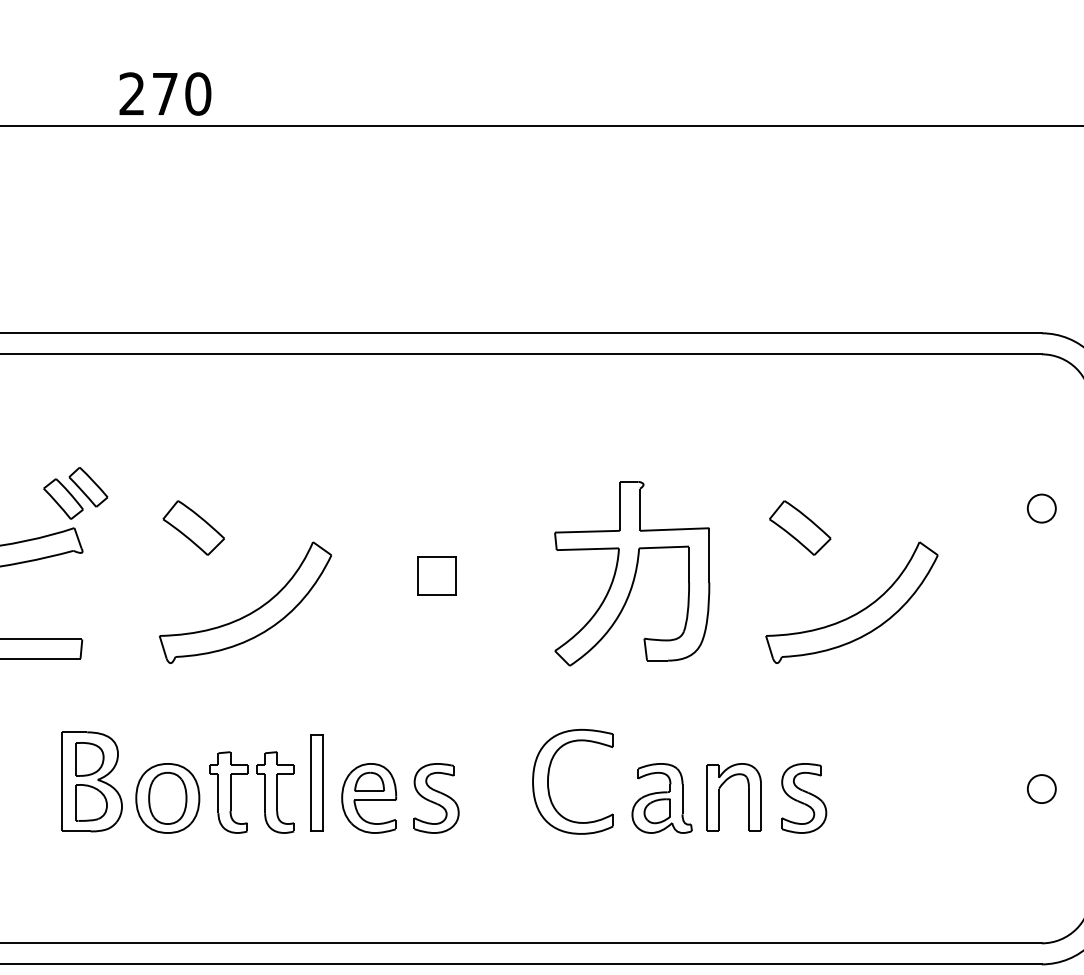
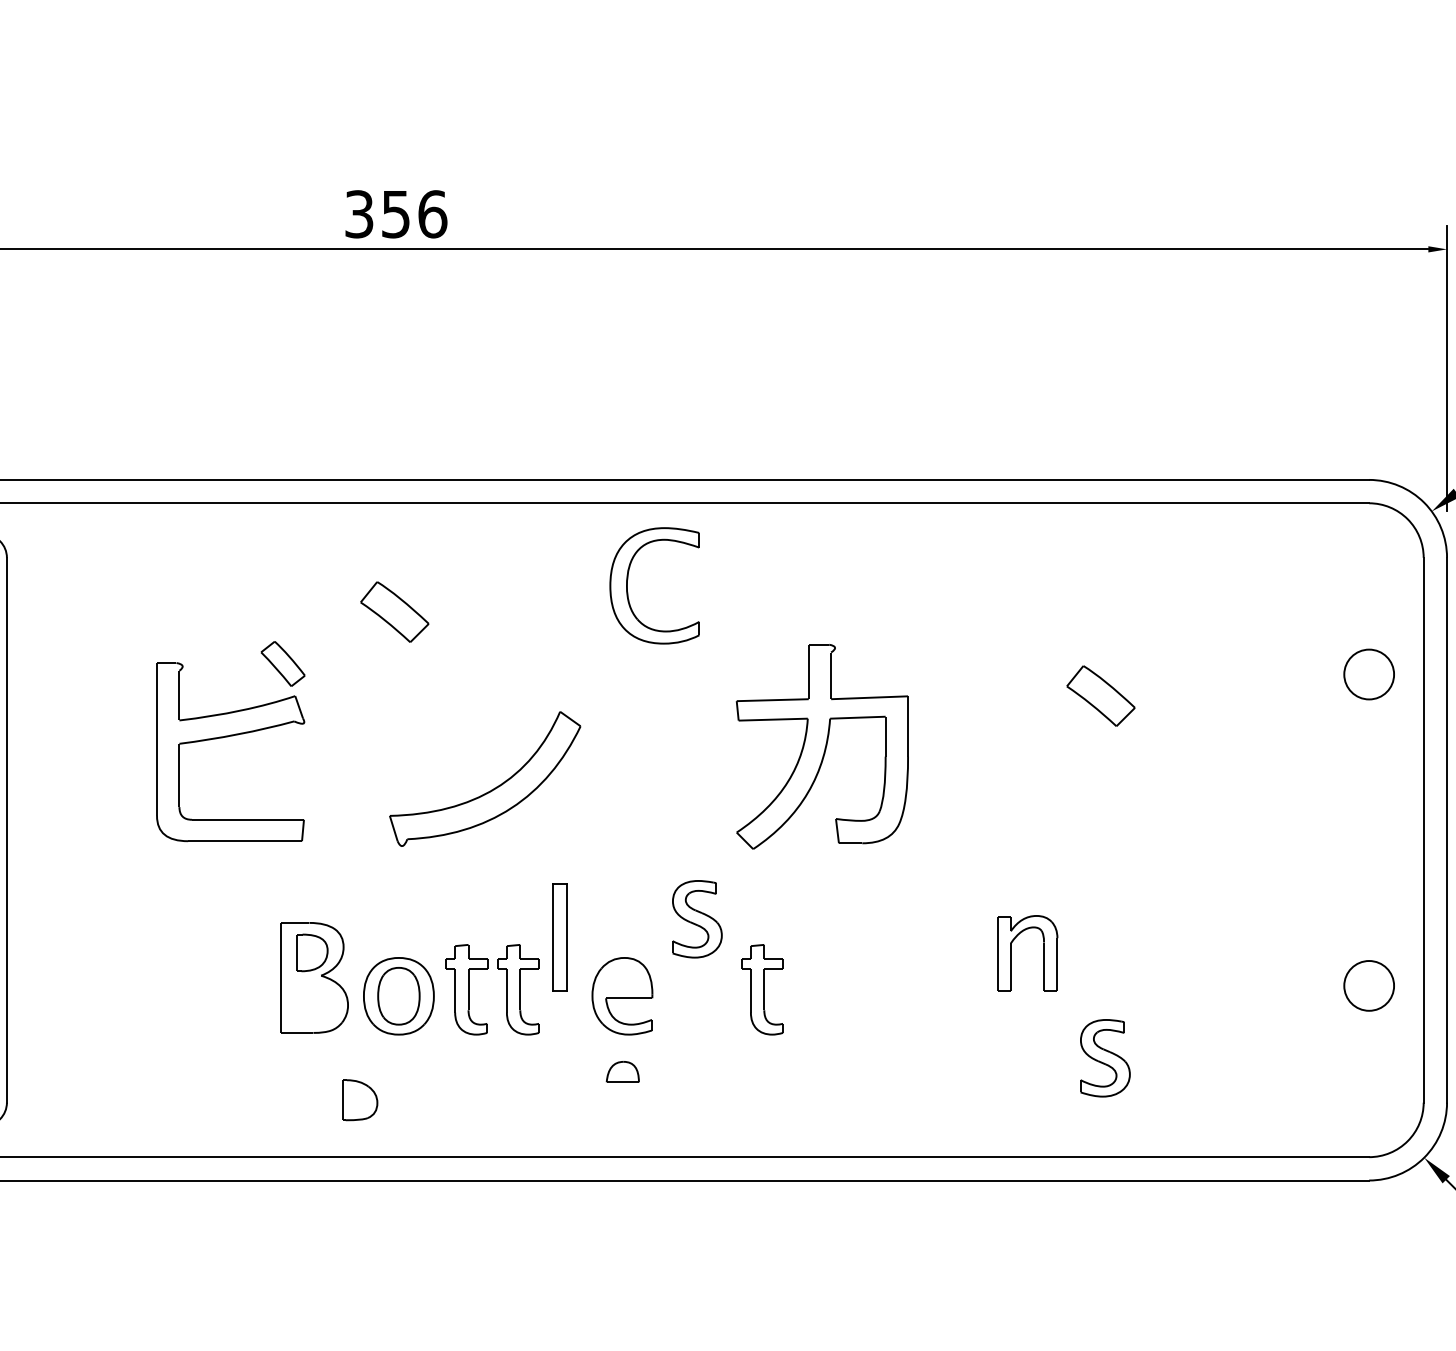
text: (165, 94) -> (396, 214), 270 -> 356
part: (88, 486) -> (310, 650), removed
circle: (1041, 508) -> (1368, 674), size x1.6
part: (193, 527) -> (394, 611), moved
part: (631, 573) -> (821, 746), moved
part: (436, 575) -> (697, 748), removed
part: (857, 612) -> (1164, 789), removed
part: (549, 776) -> (628, 579), moved
part: (369, 781) -> (622, 1071), moved
part: (316, 783) -> (559, 937), moved
circle: (1041, 788) -> (1368, 985), size x1.6
part: (495, 792) -> (762, 989), added
part: (719, 797) -> (1011, 953), moved
part: (436, 798) -> (697, 919), moved
part: (661, 798) -> (947, 996), removed
part: (804, 798) -> (1105, 1058), moved
part: (91, 803) -> (360, 1100), moved

